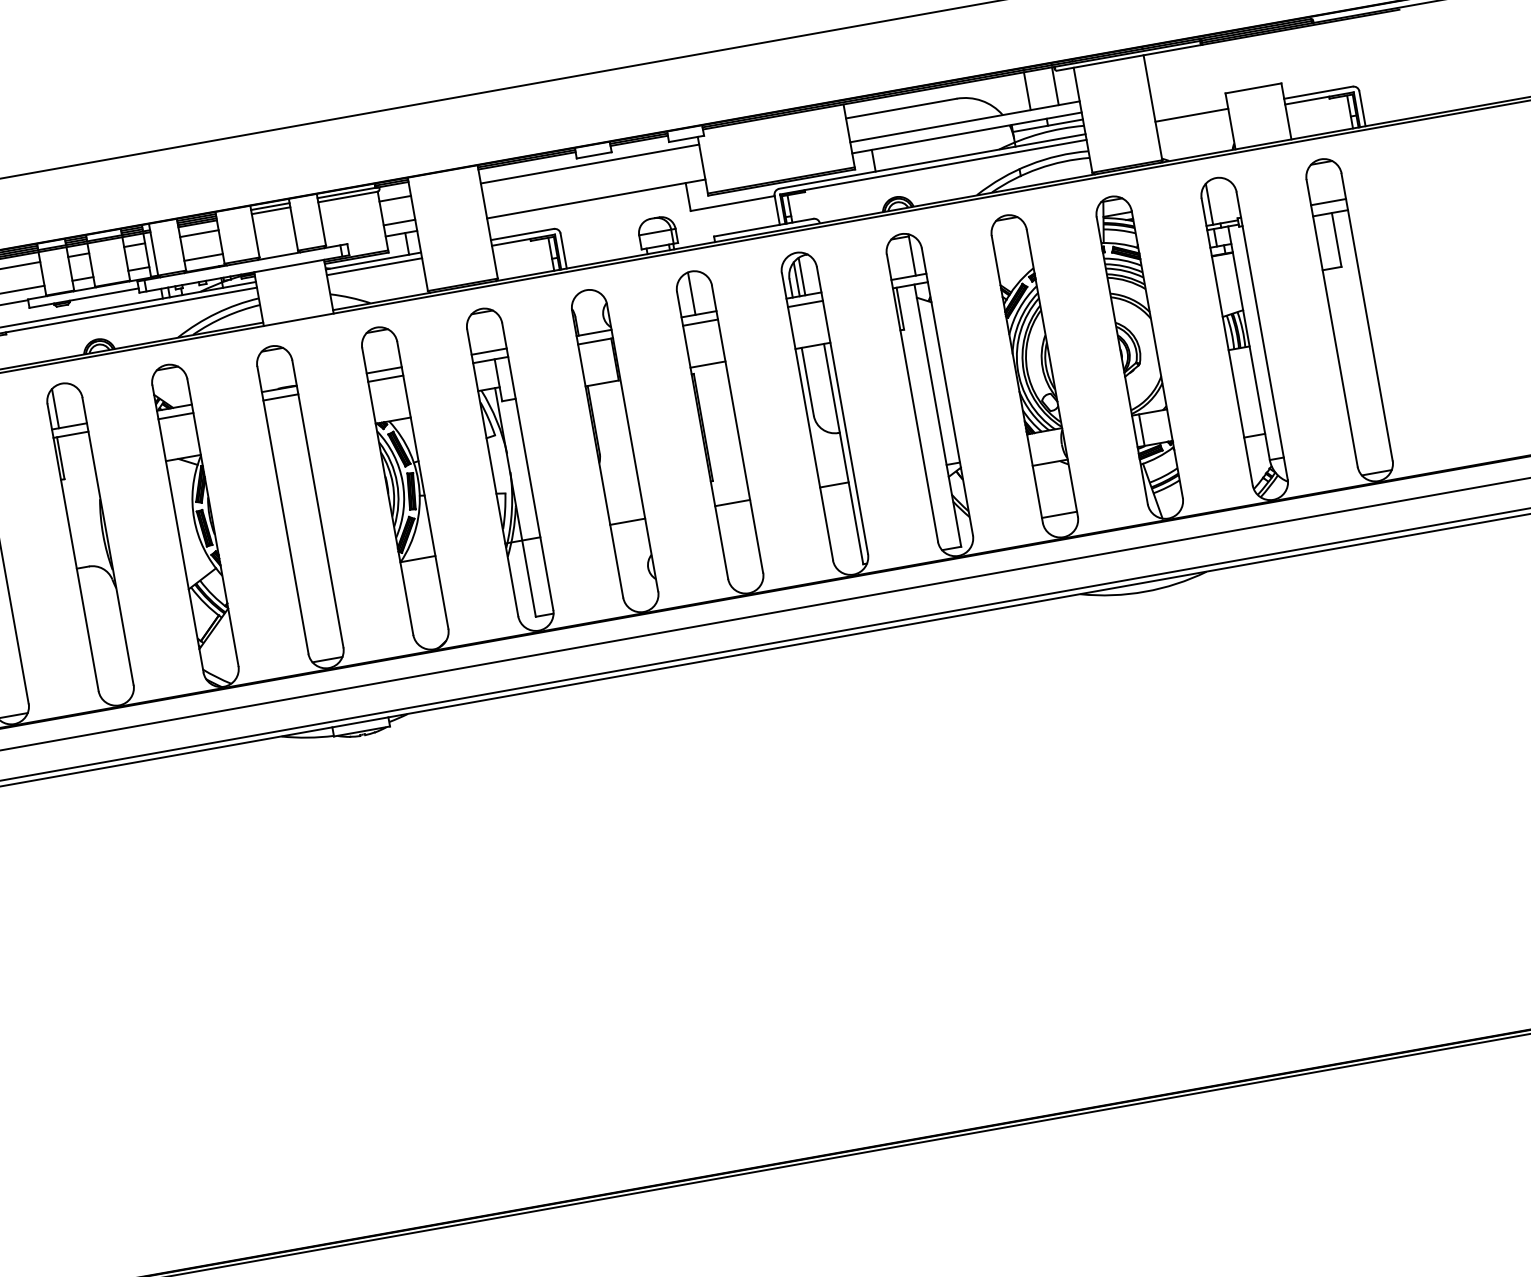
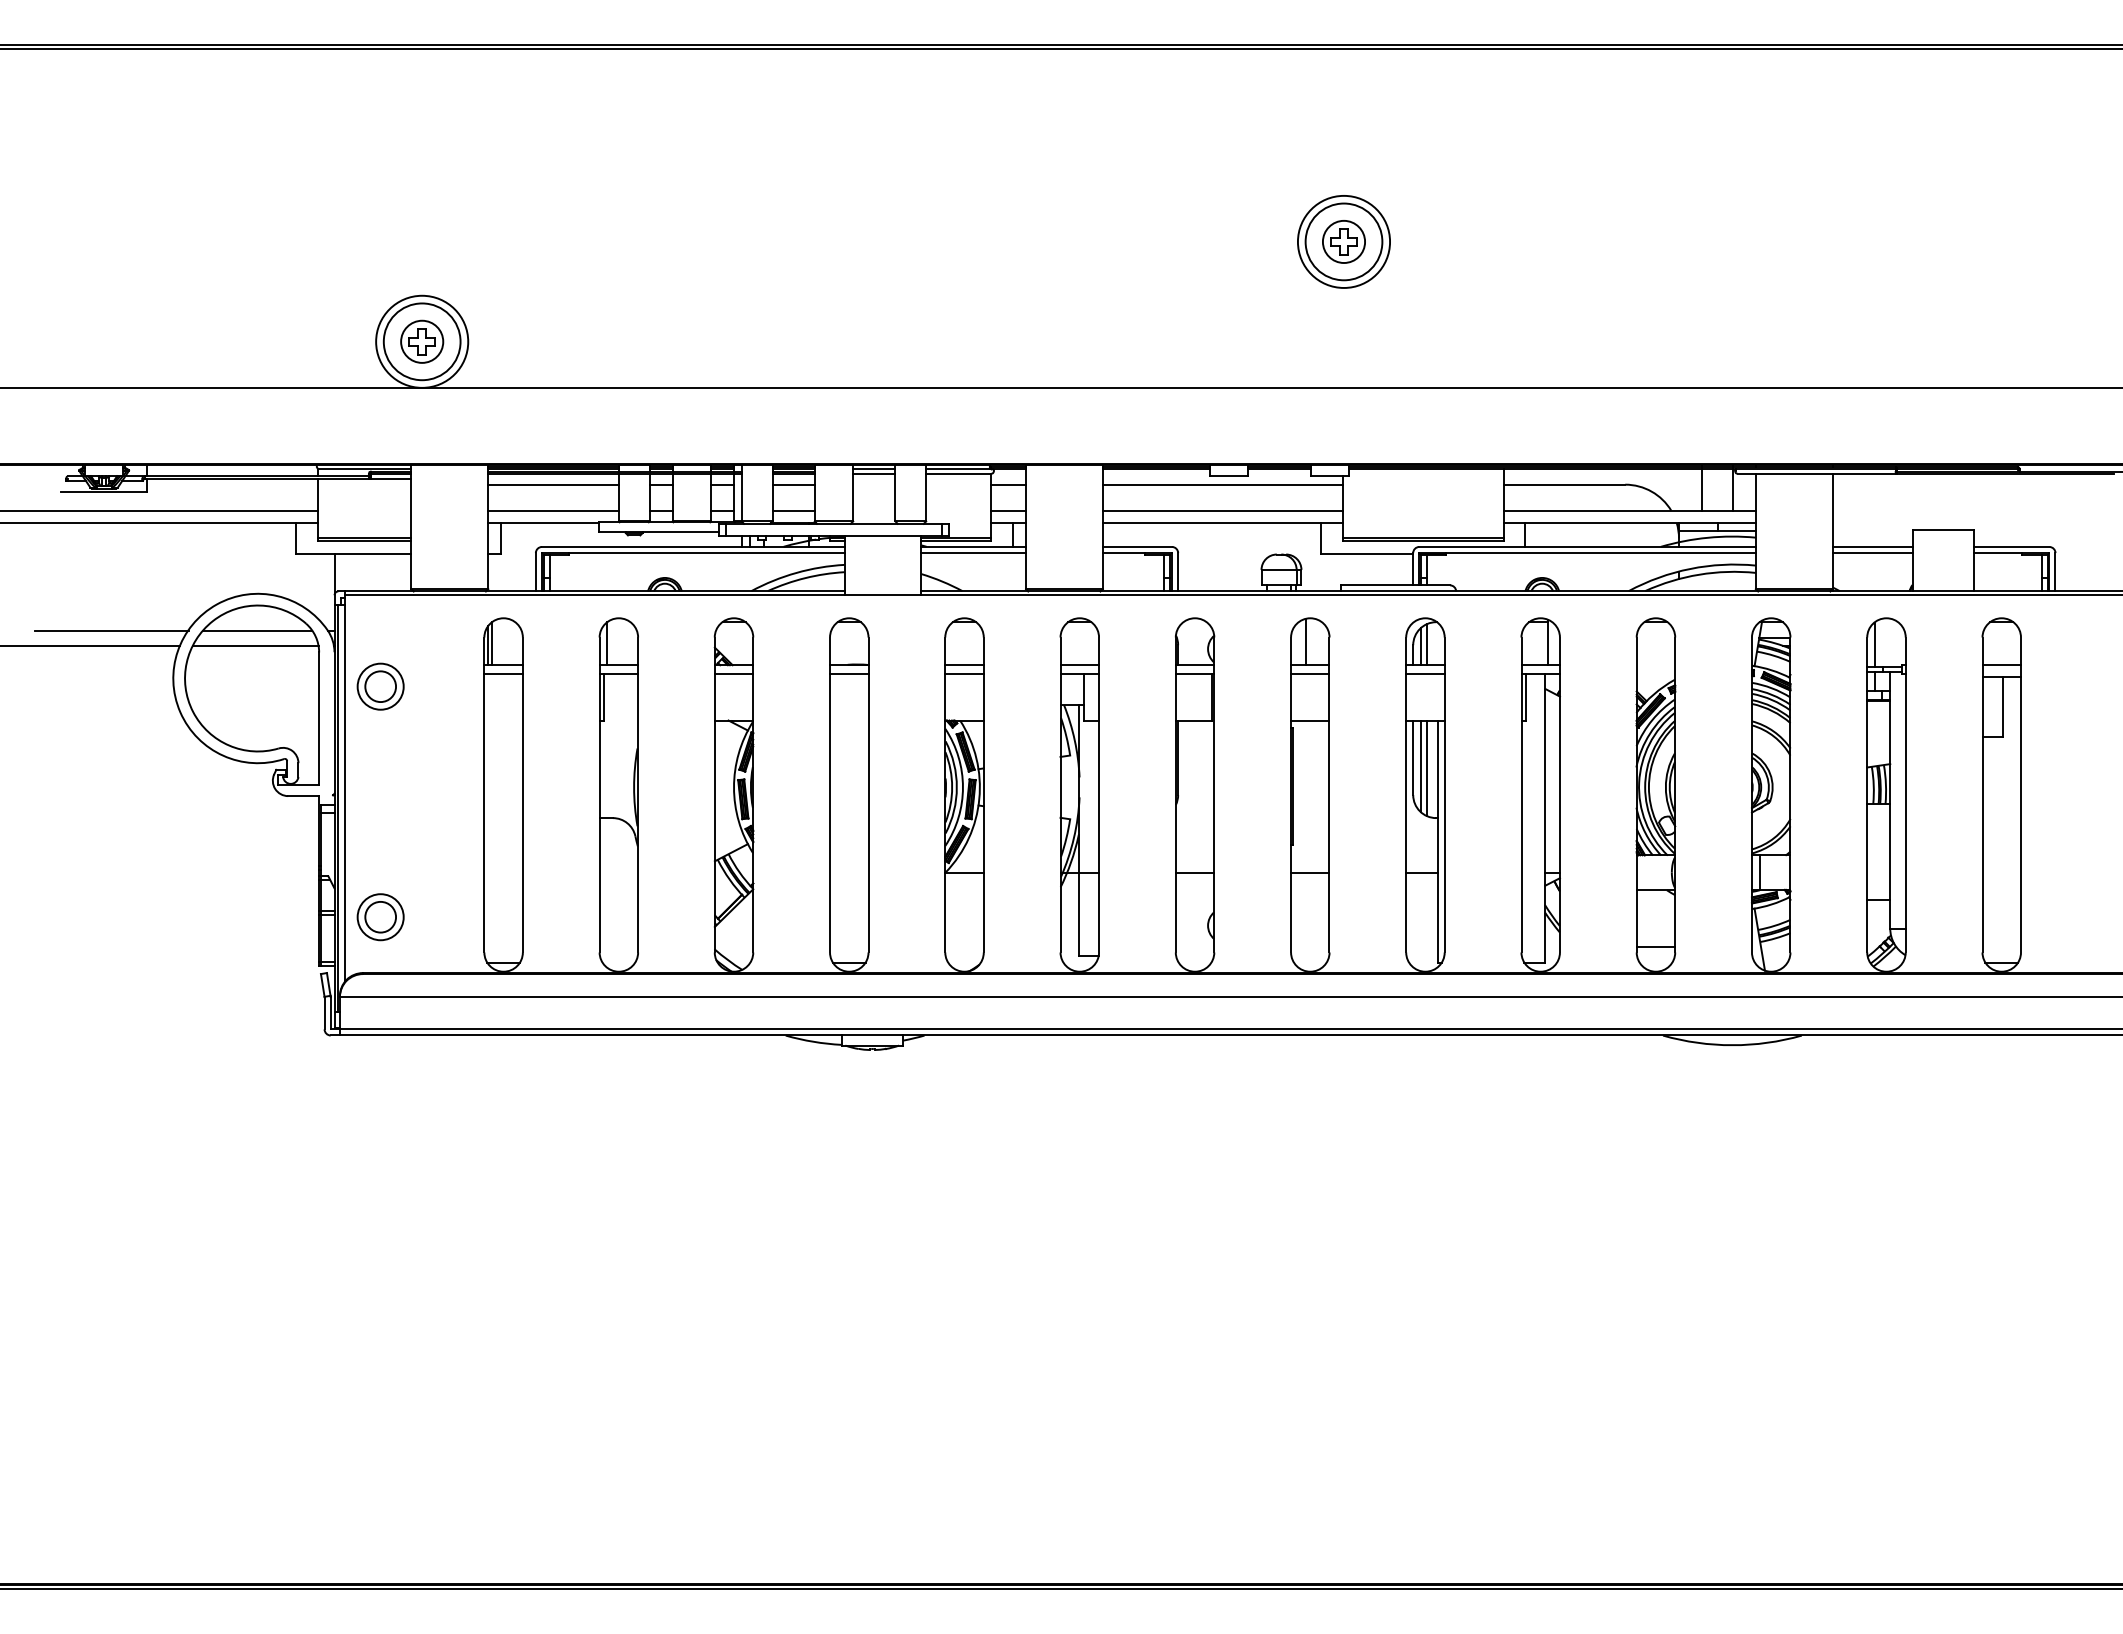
line: (1192, 121) -> (1872, 553), added
line: (594, 187) -> (1222, 510), added
line: (815, 388) -> (1420, 766), added
line: (822, 389) -> (1427, 768), added

